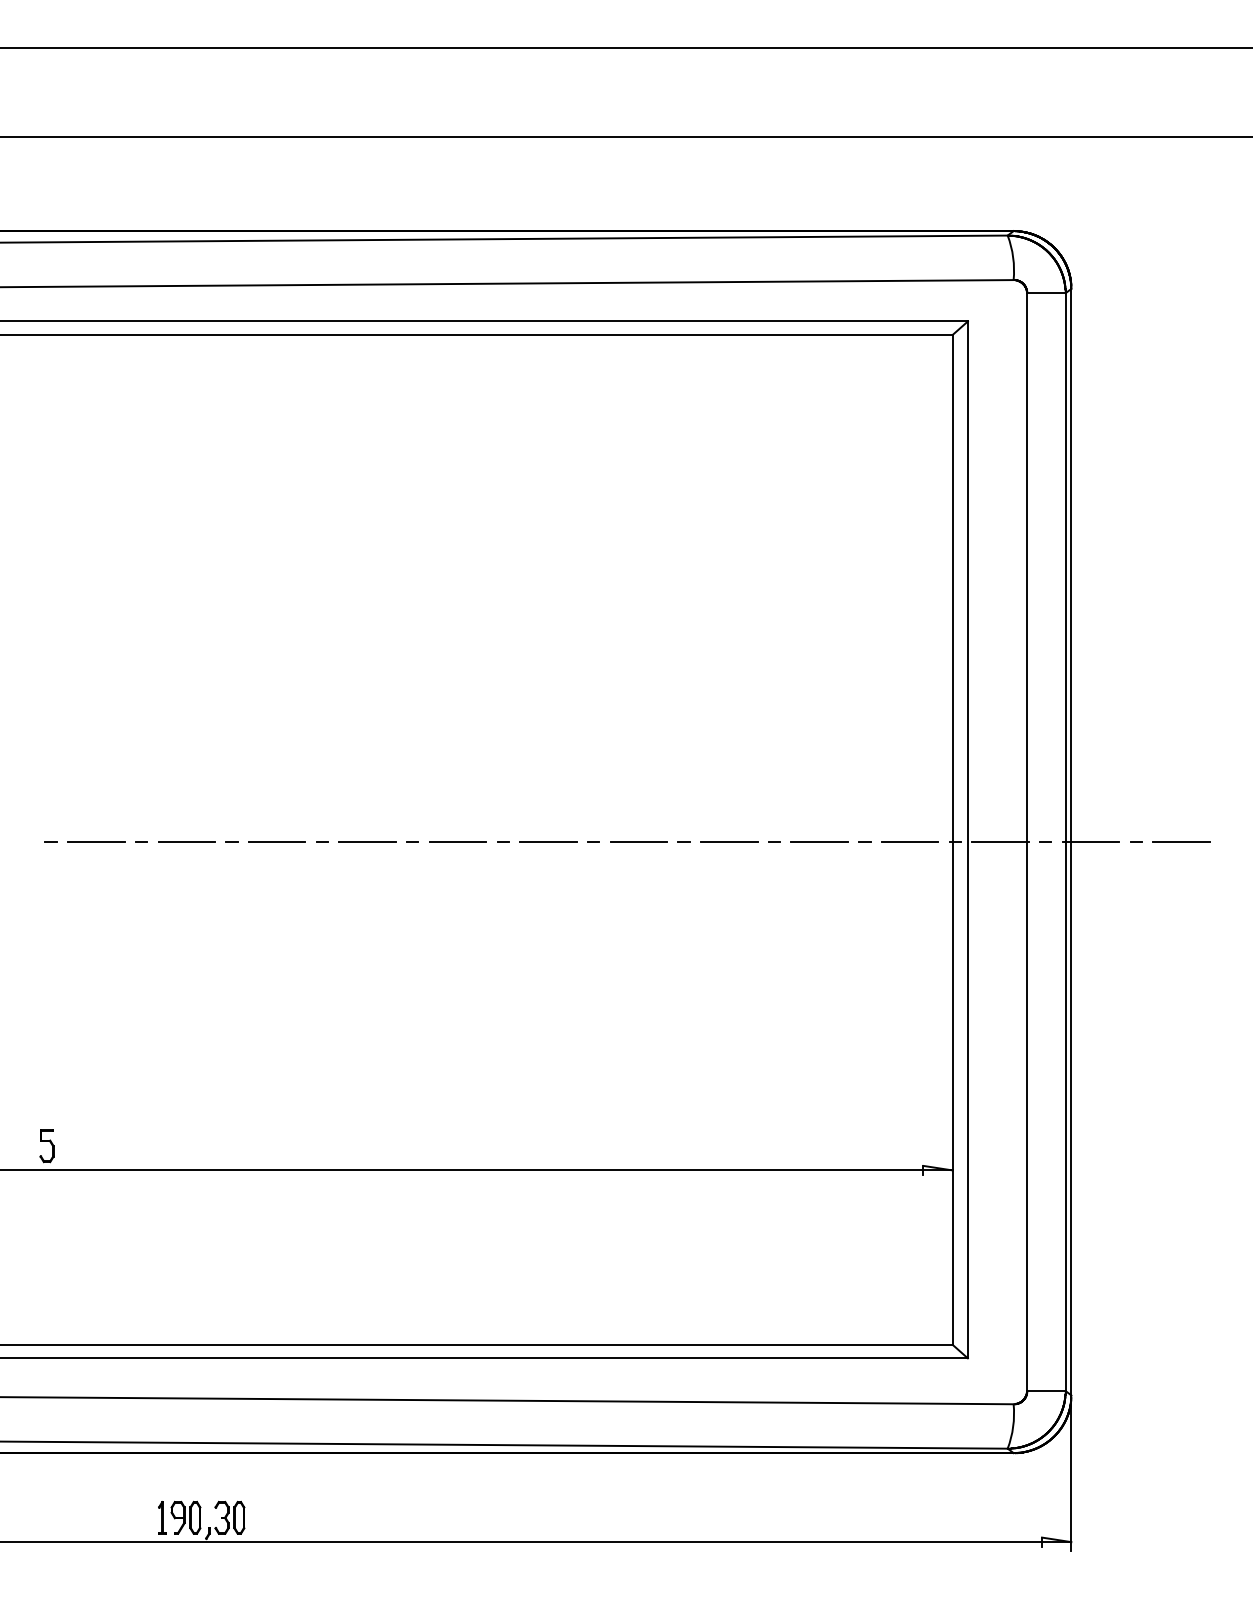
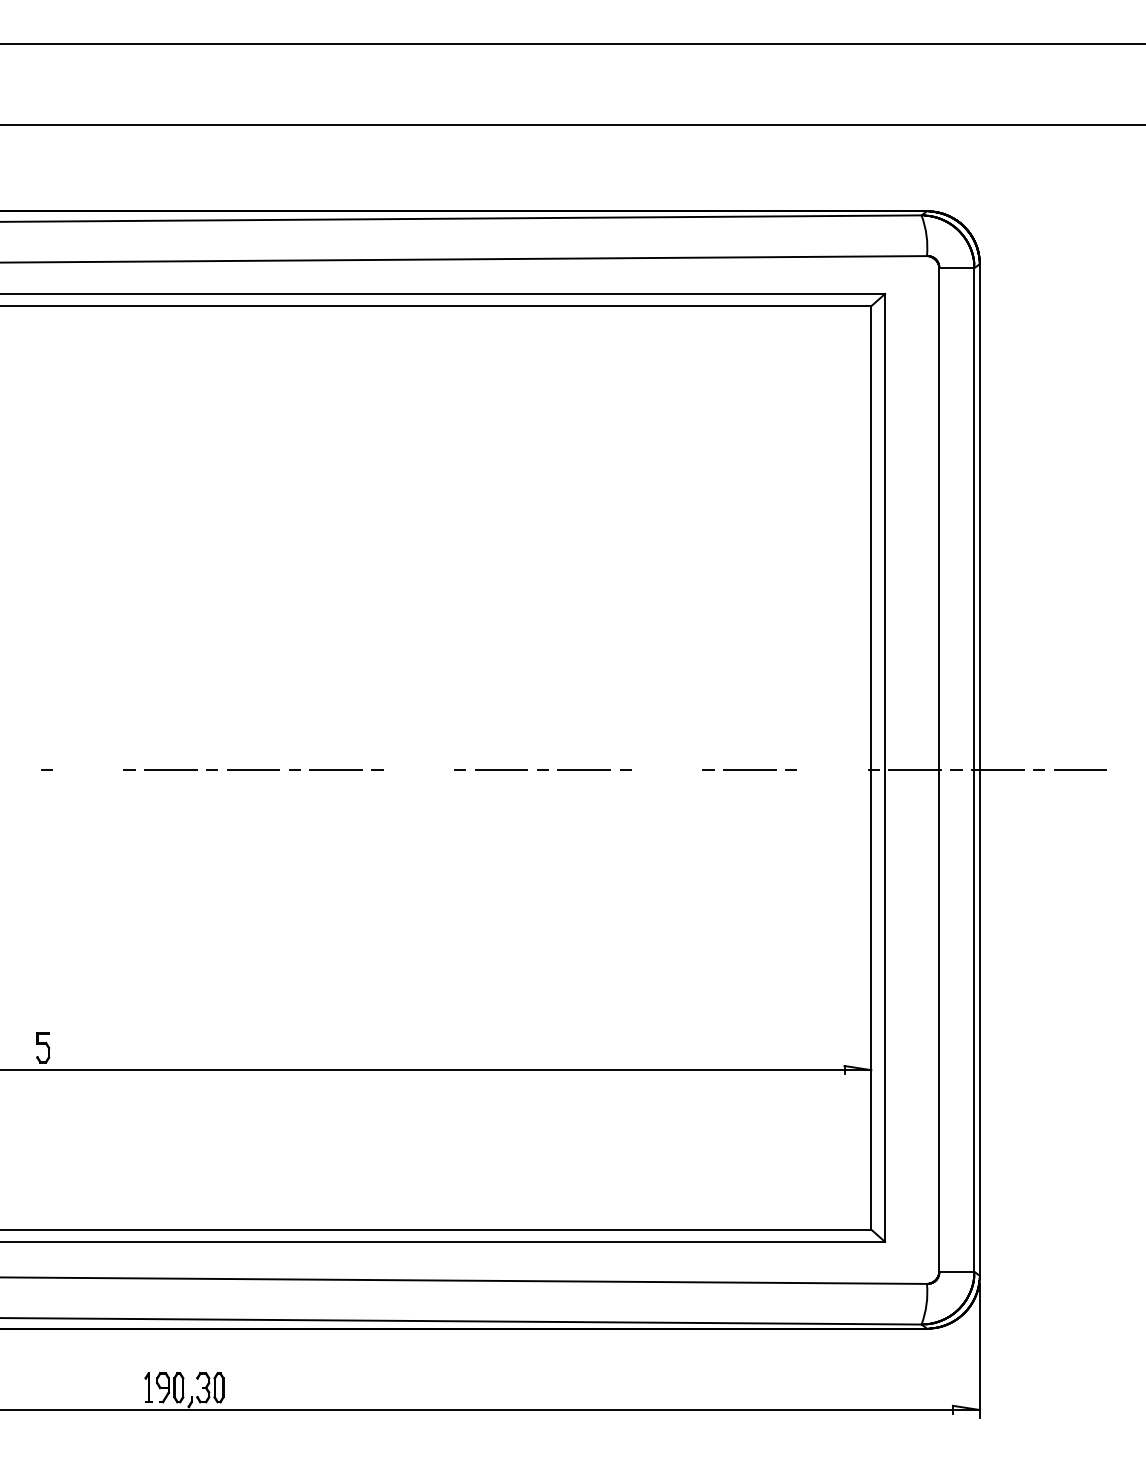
line: (457, 841) -> (418, 769), removed
line: (729, 841) -> (667, 769), removed
line: (96, 842) -> (88, 770), removed
line: (909, 842) -> (831, 770), removed

